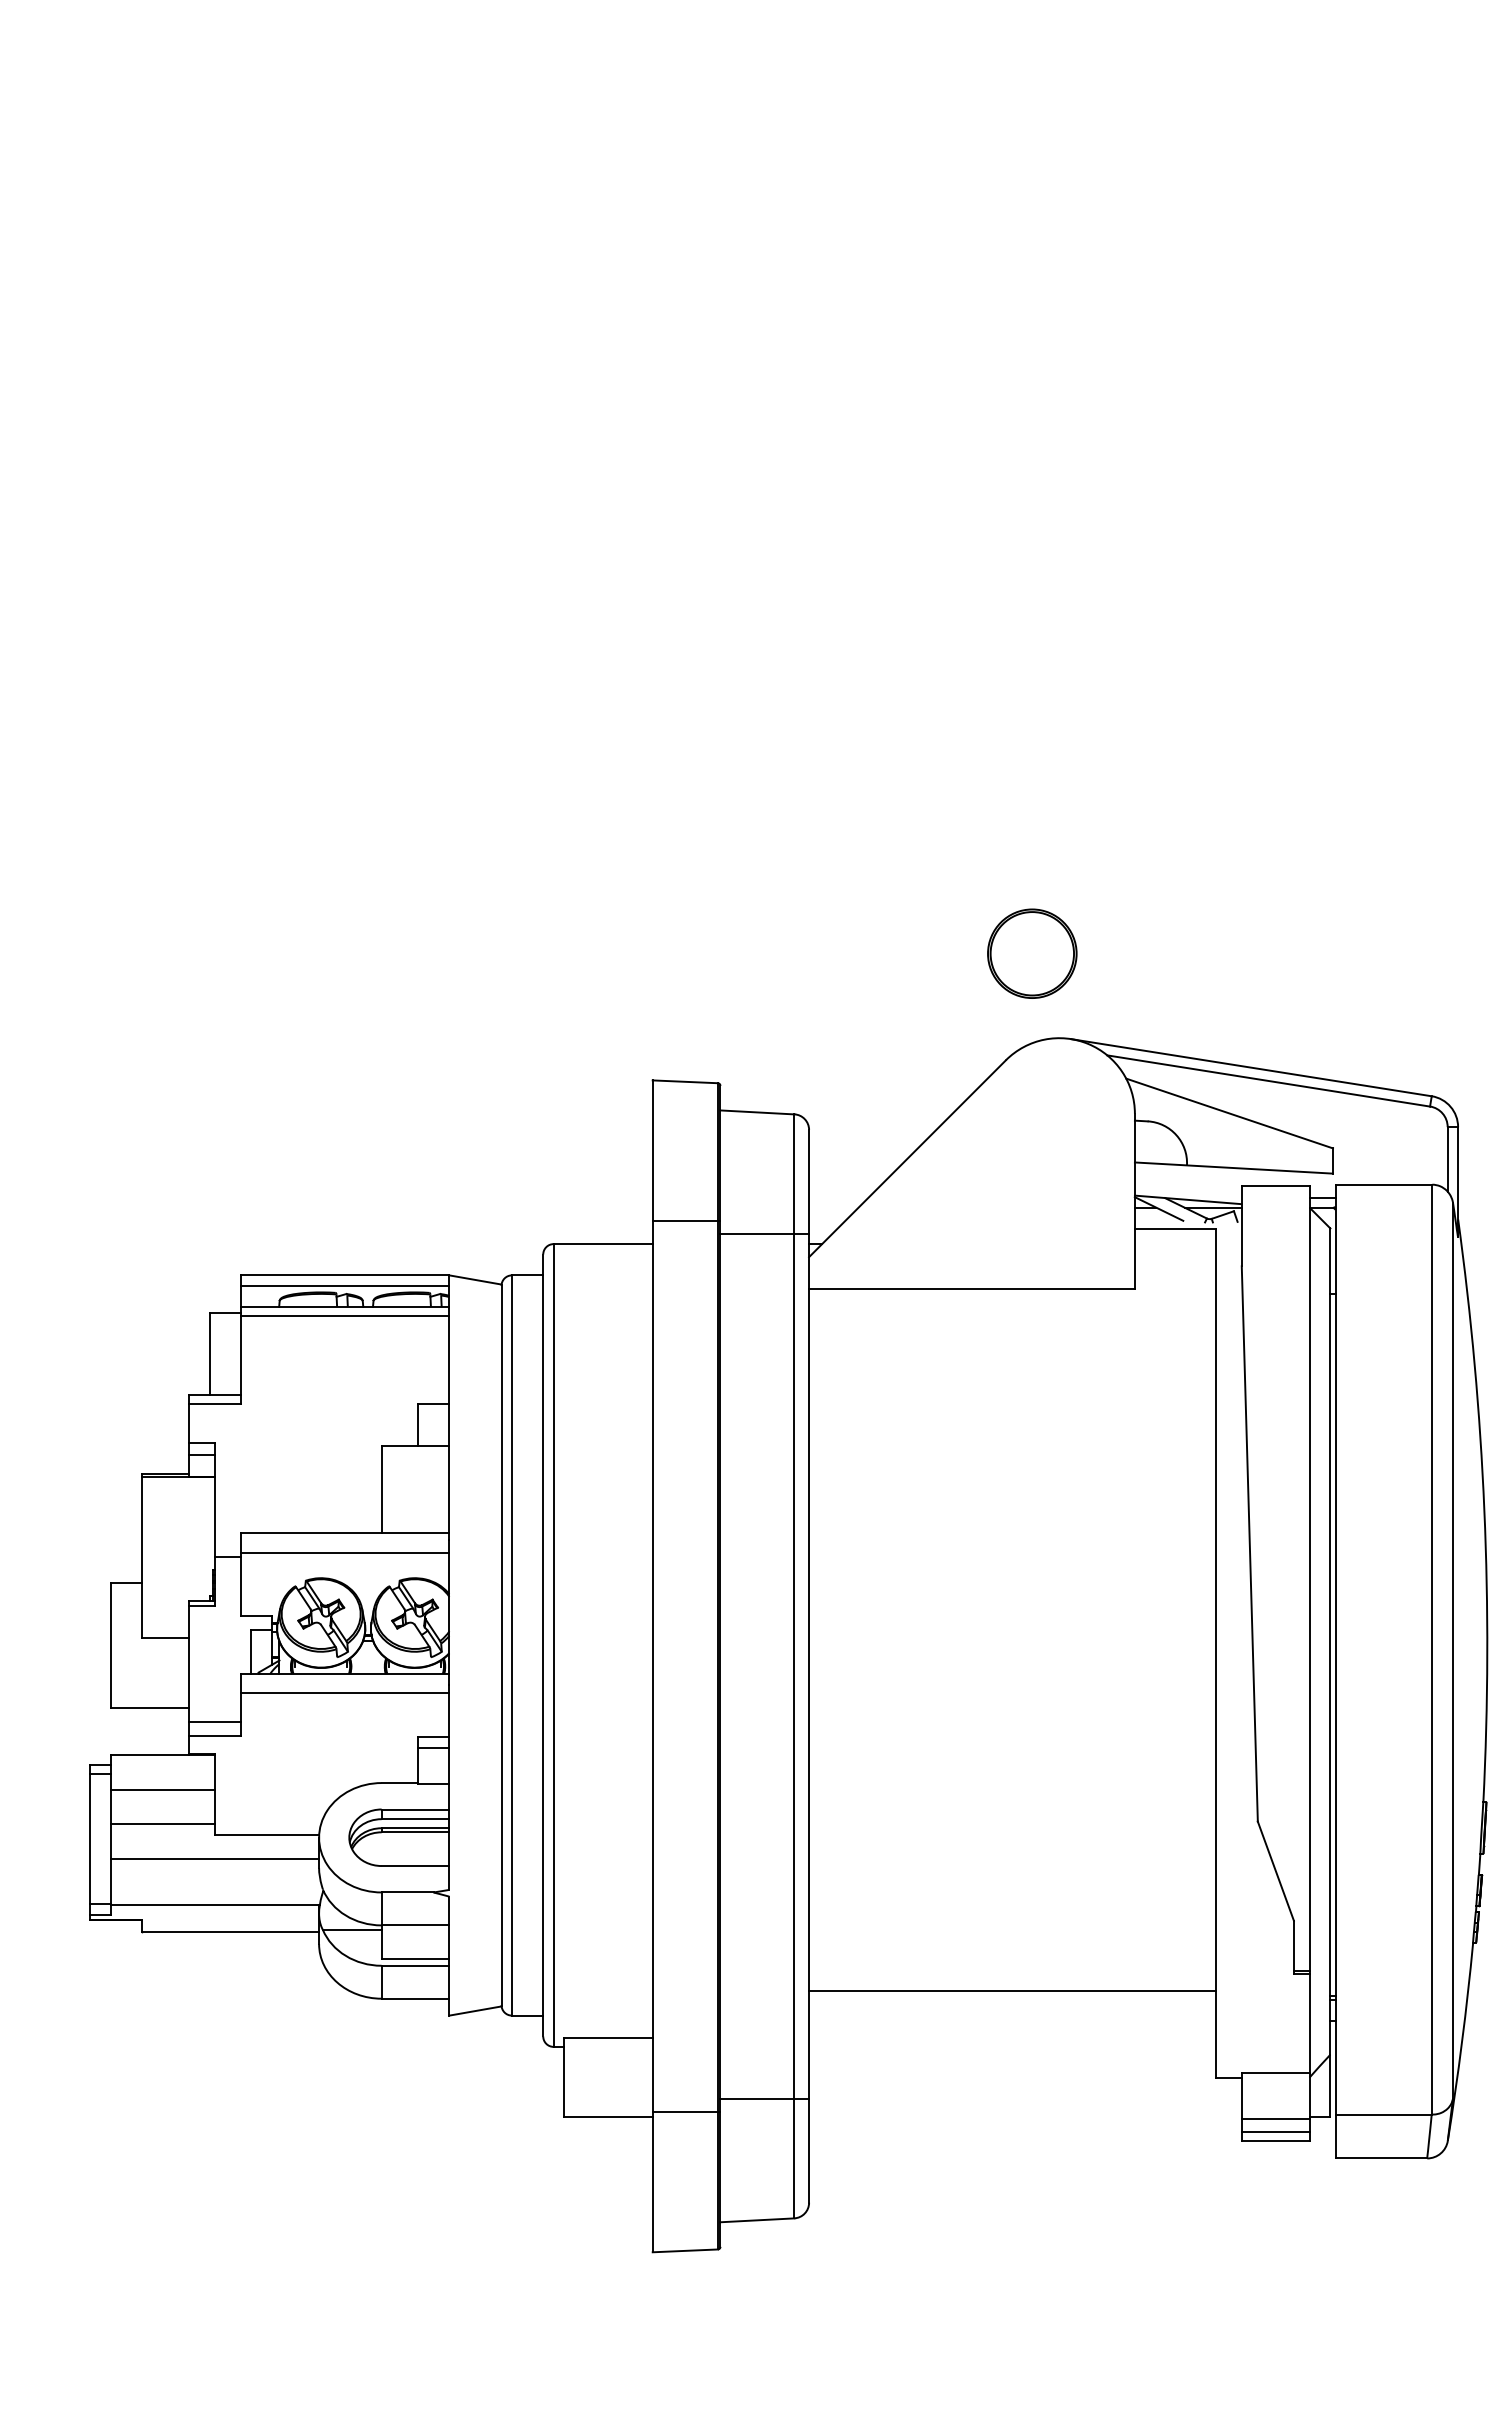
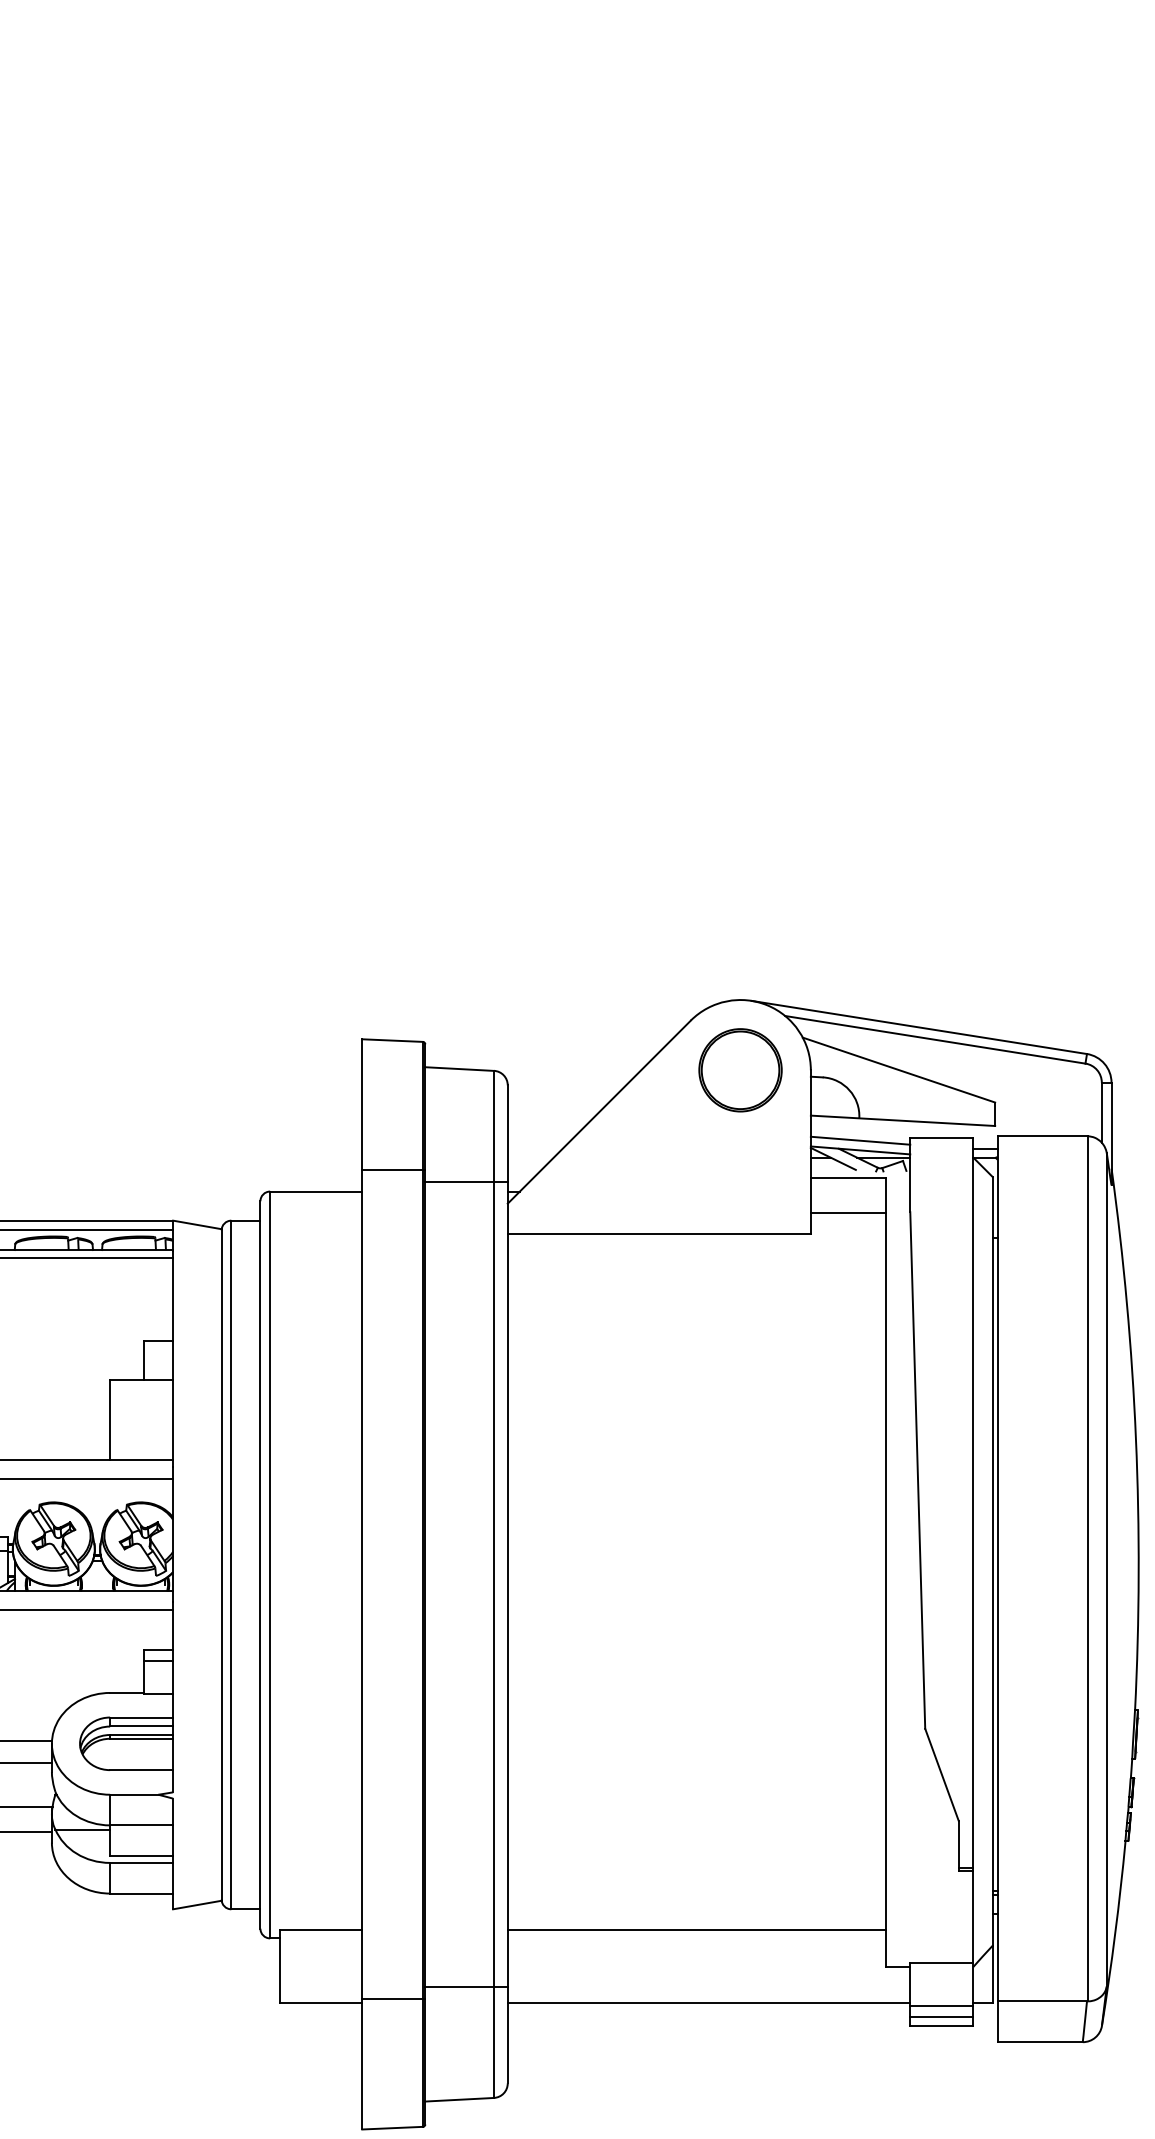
part: (1032, 953) -> (740, 1070), moved
line: (1187, 1189) -> (859, 1140), added
line: (1174, 1267) -> (847, 1213), added
line: (1012, 1991) -> (696, 1930), moved
line: (1025, 2116) -> (709, 2003), added

